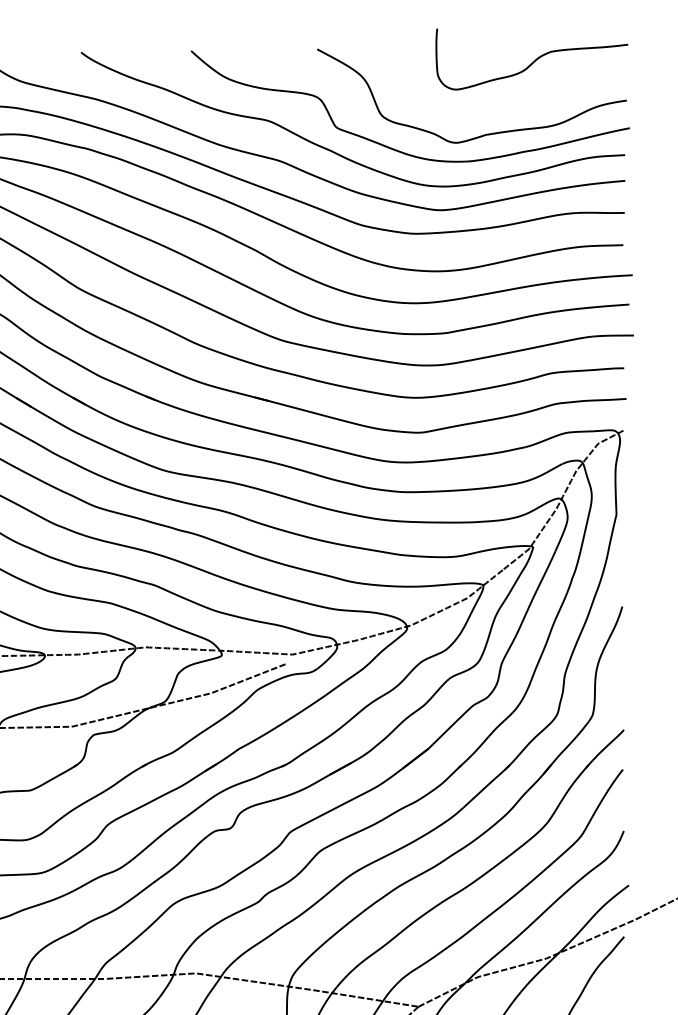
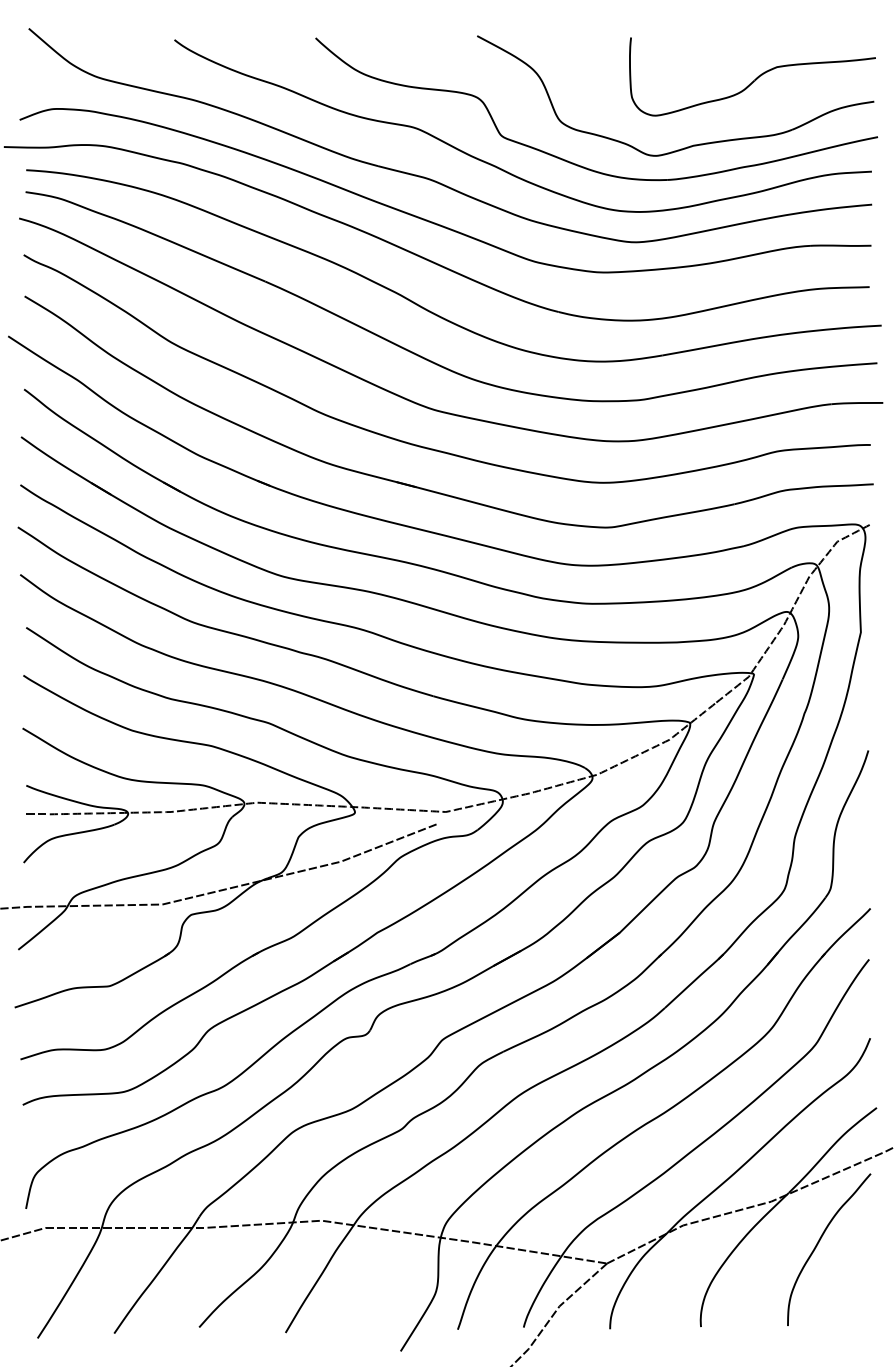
part: (531, 59) -> (752, 76), moved

